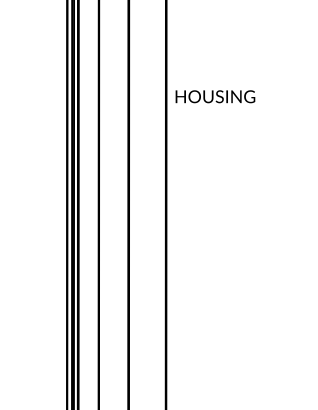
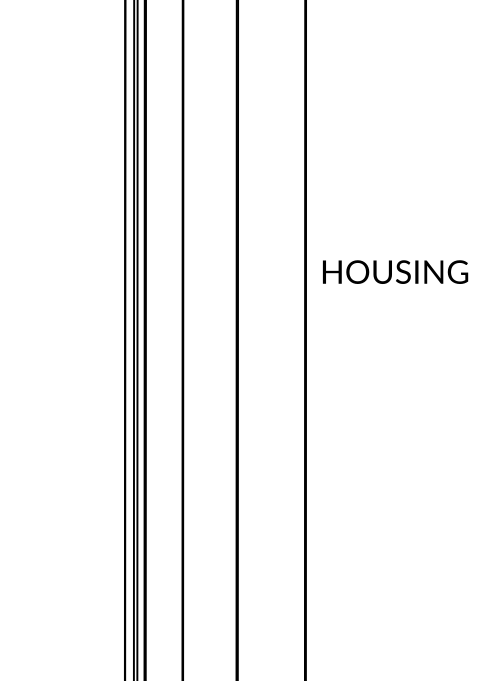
text: (215, 96) -> (395, 271), moved

